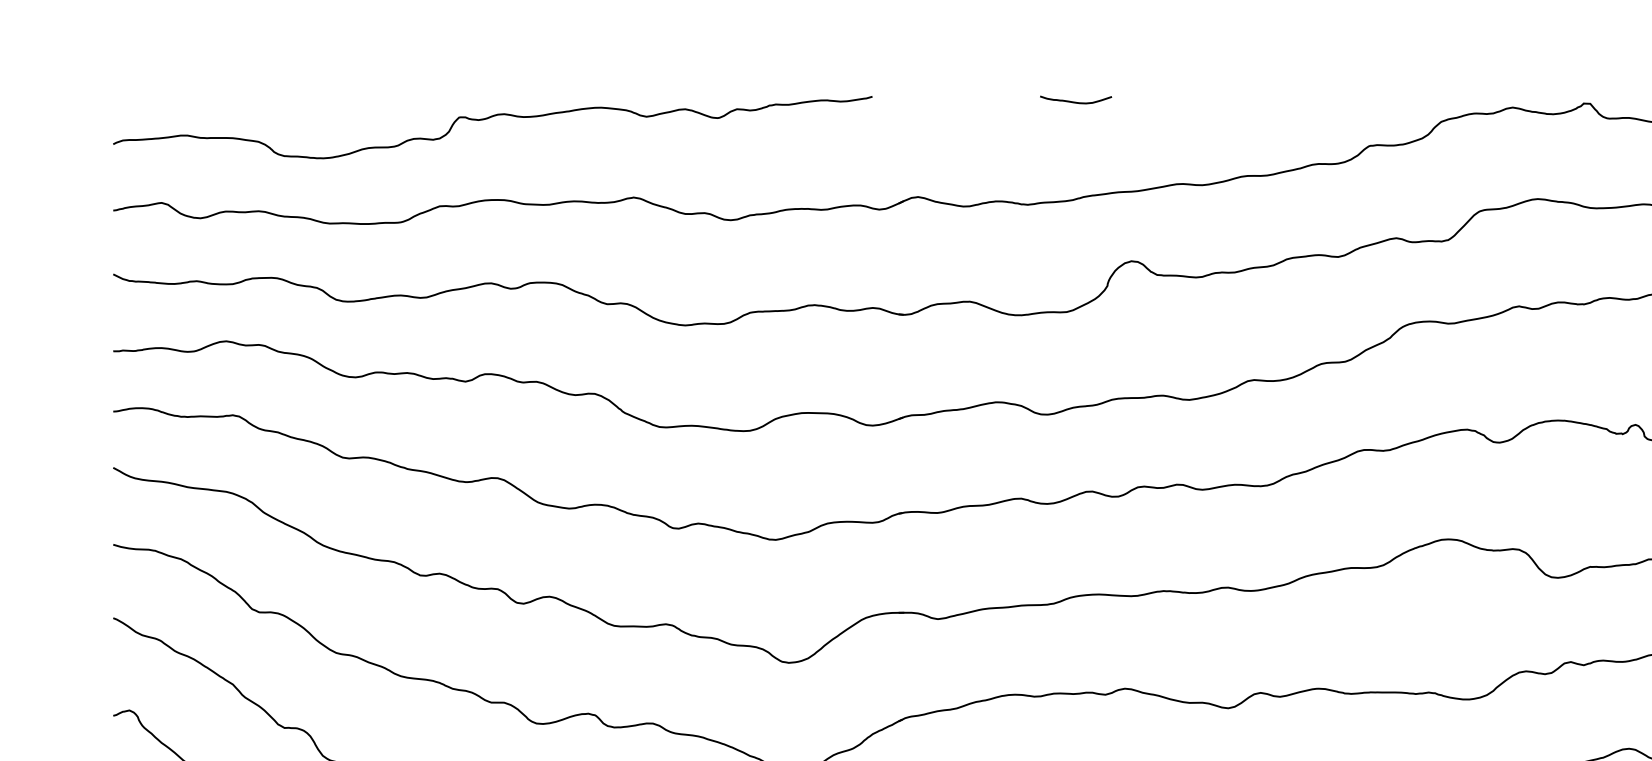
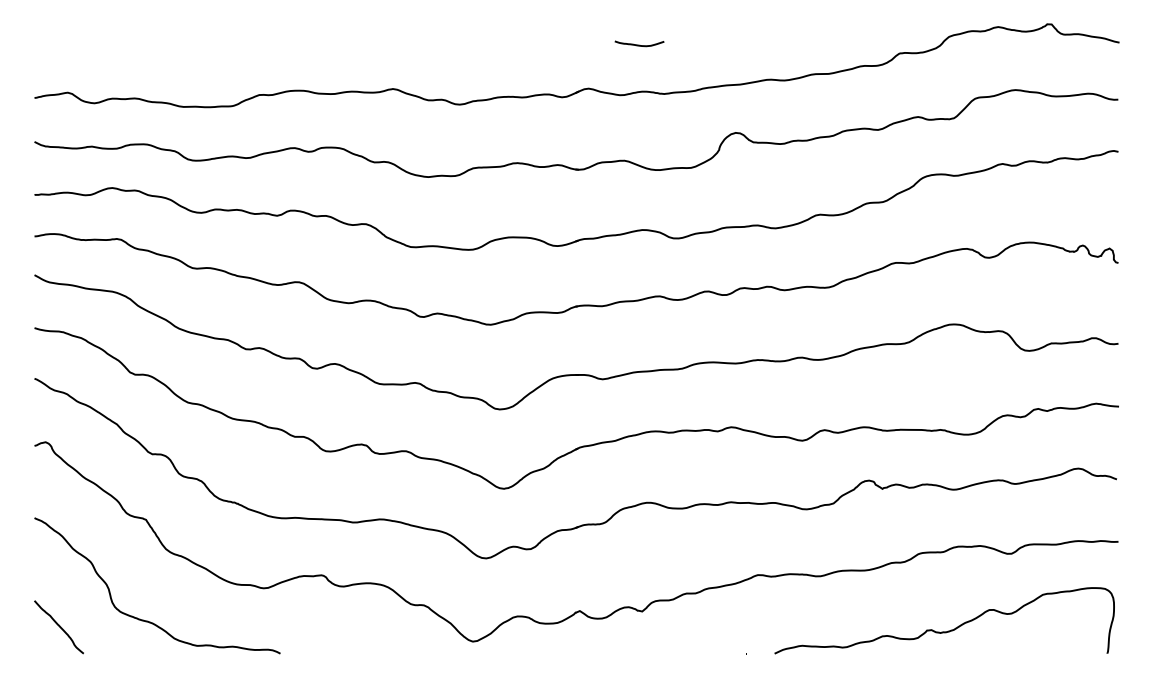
curve: (1075, 100) -> (639, 44), moved
curve: (487, 119) -> (292, 35), removed

